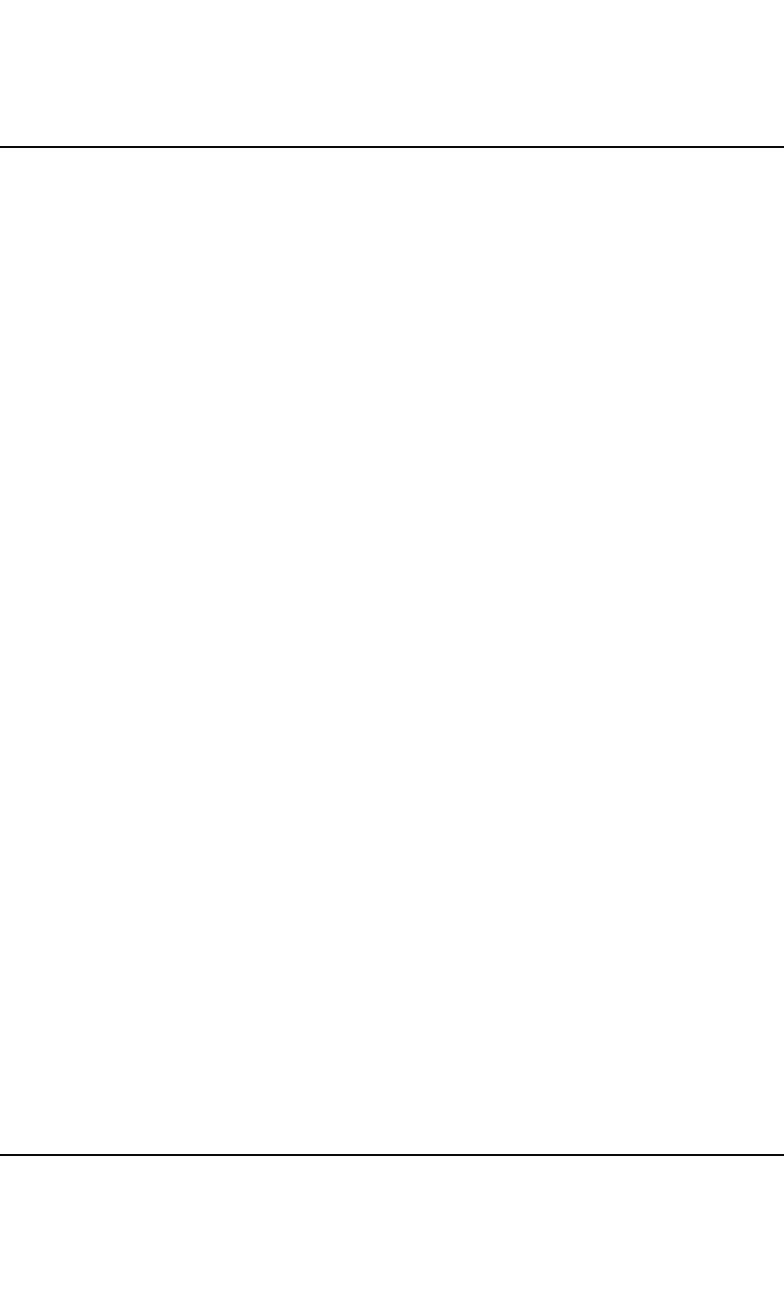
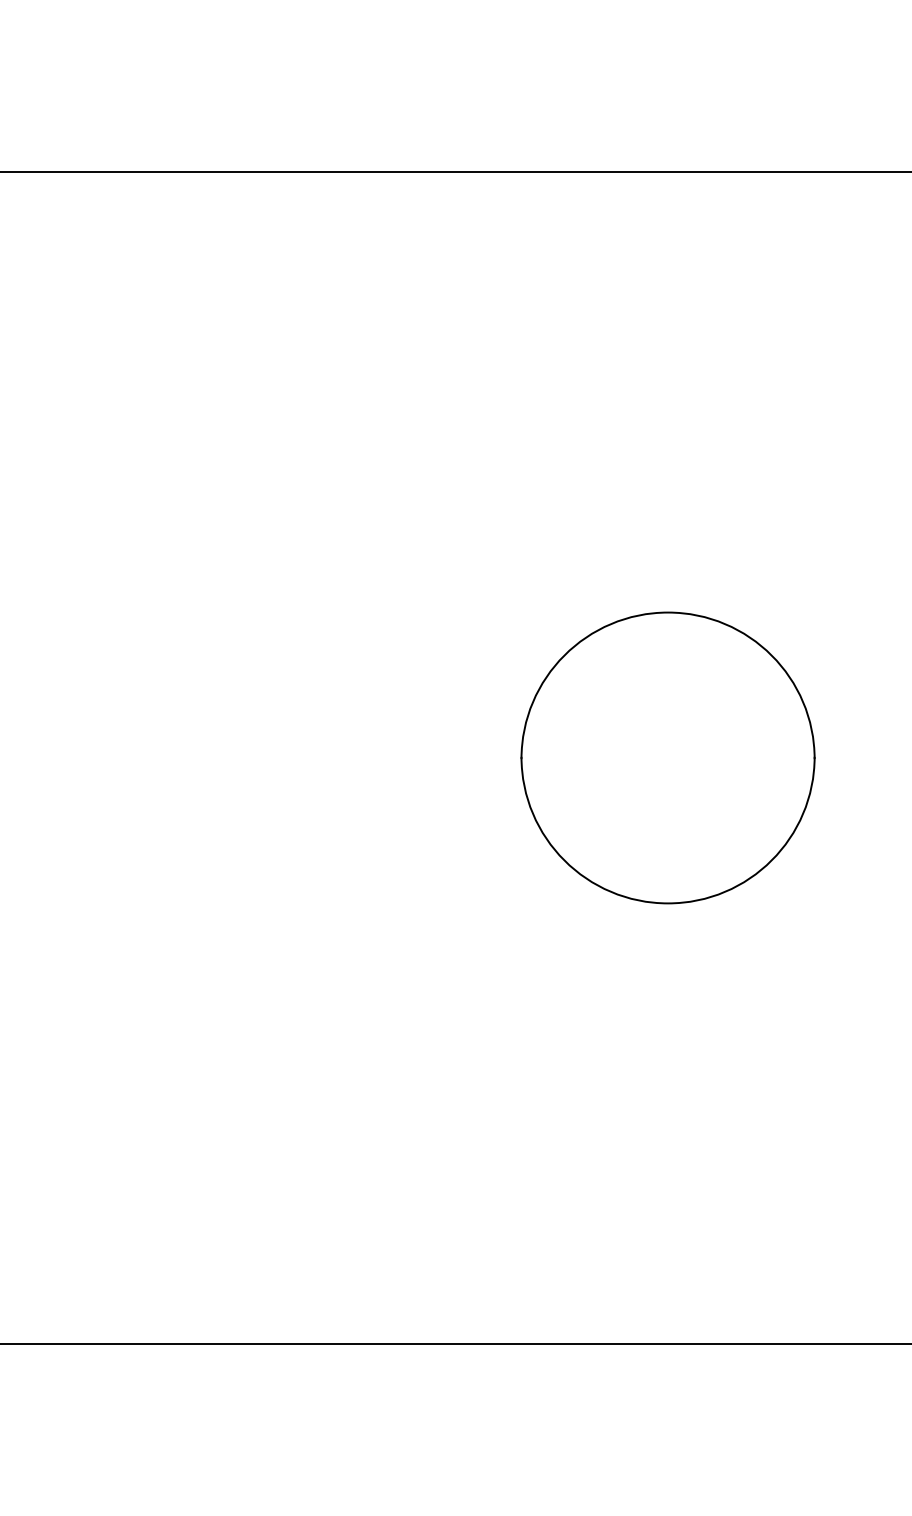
part: (573, 650) -> (667, 757), added

